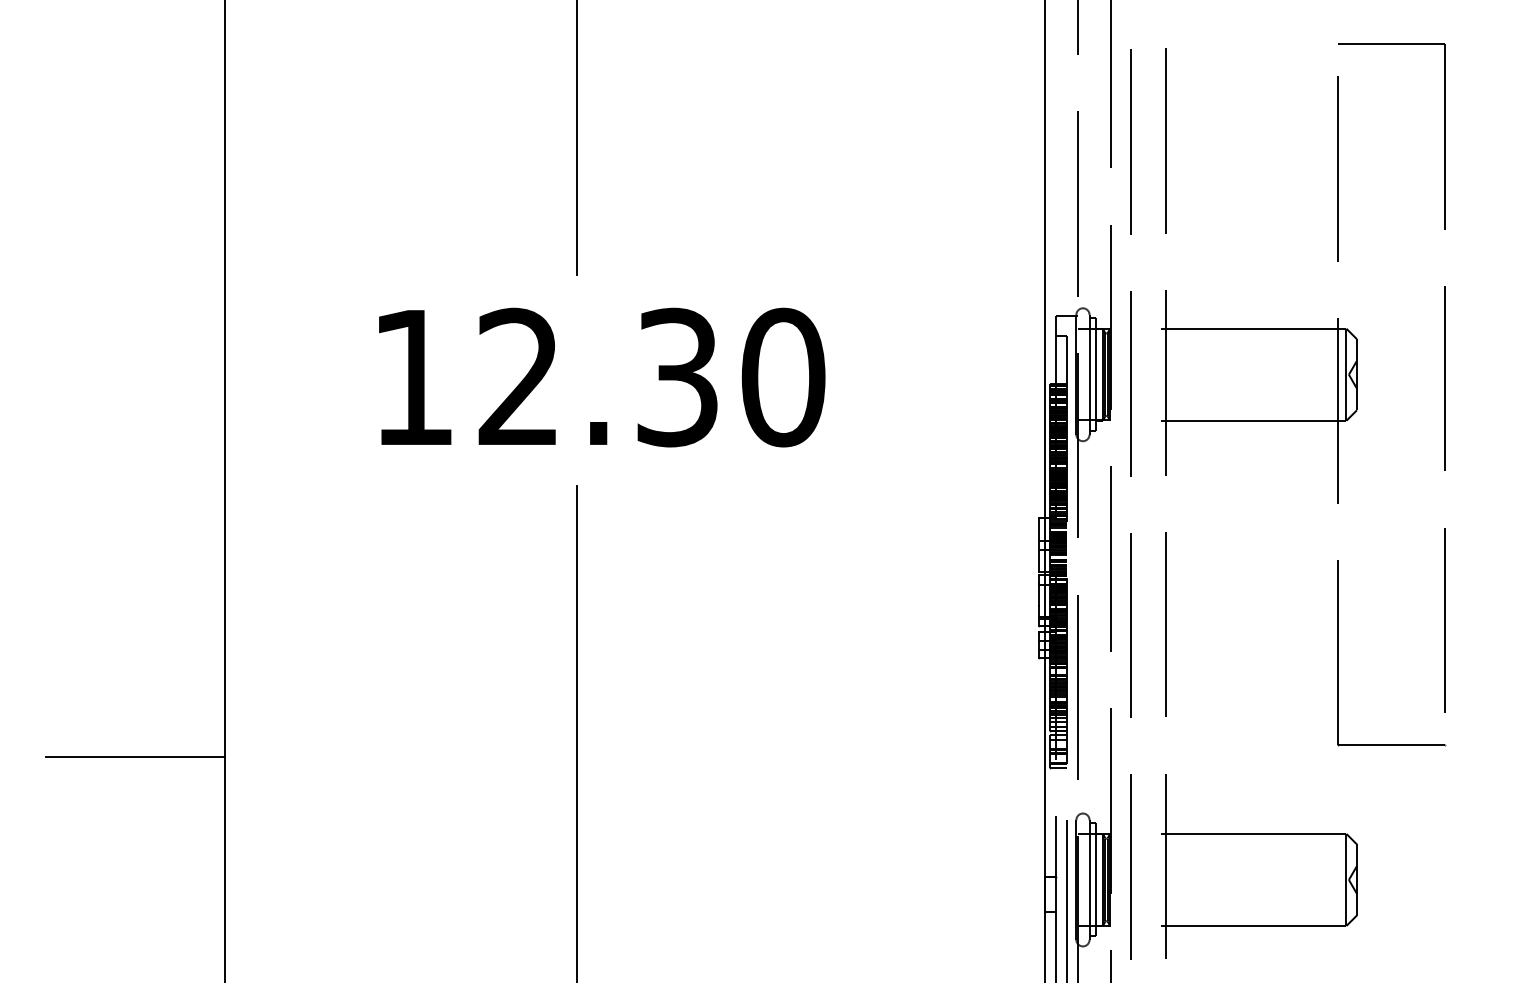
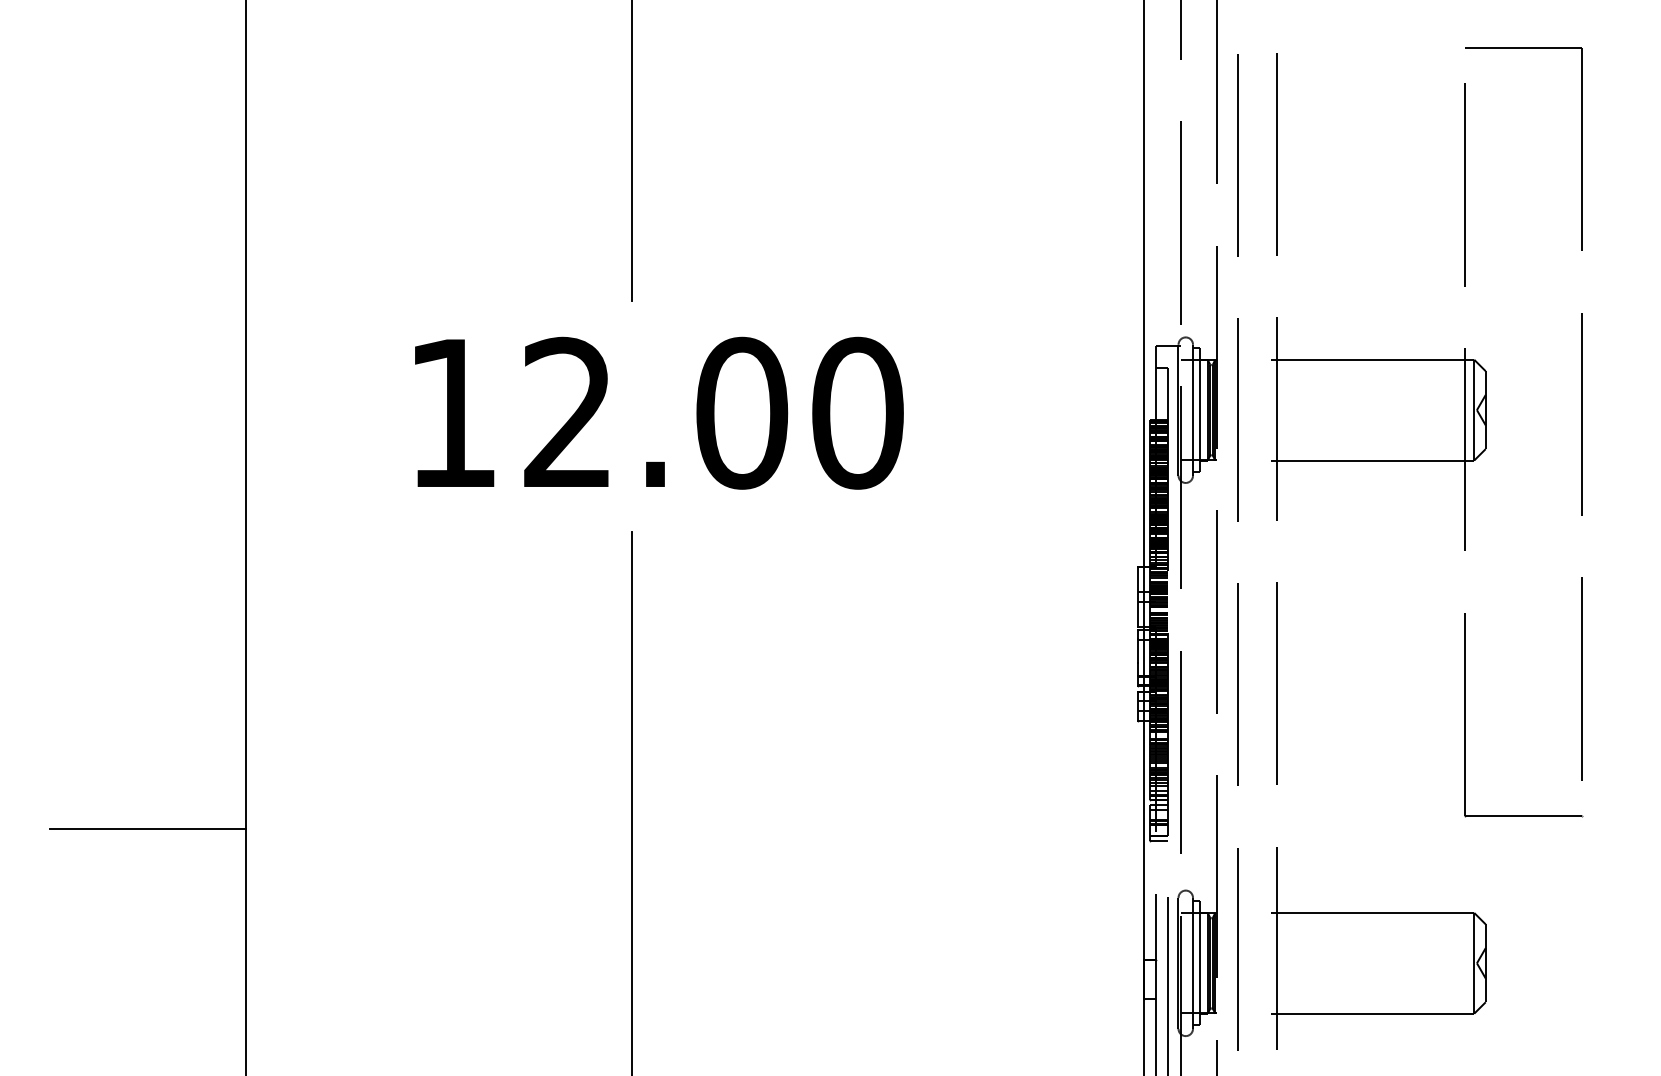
text: (677, 377) -> (741, 413), 12.30 -> 12.00

